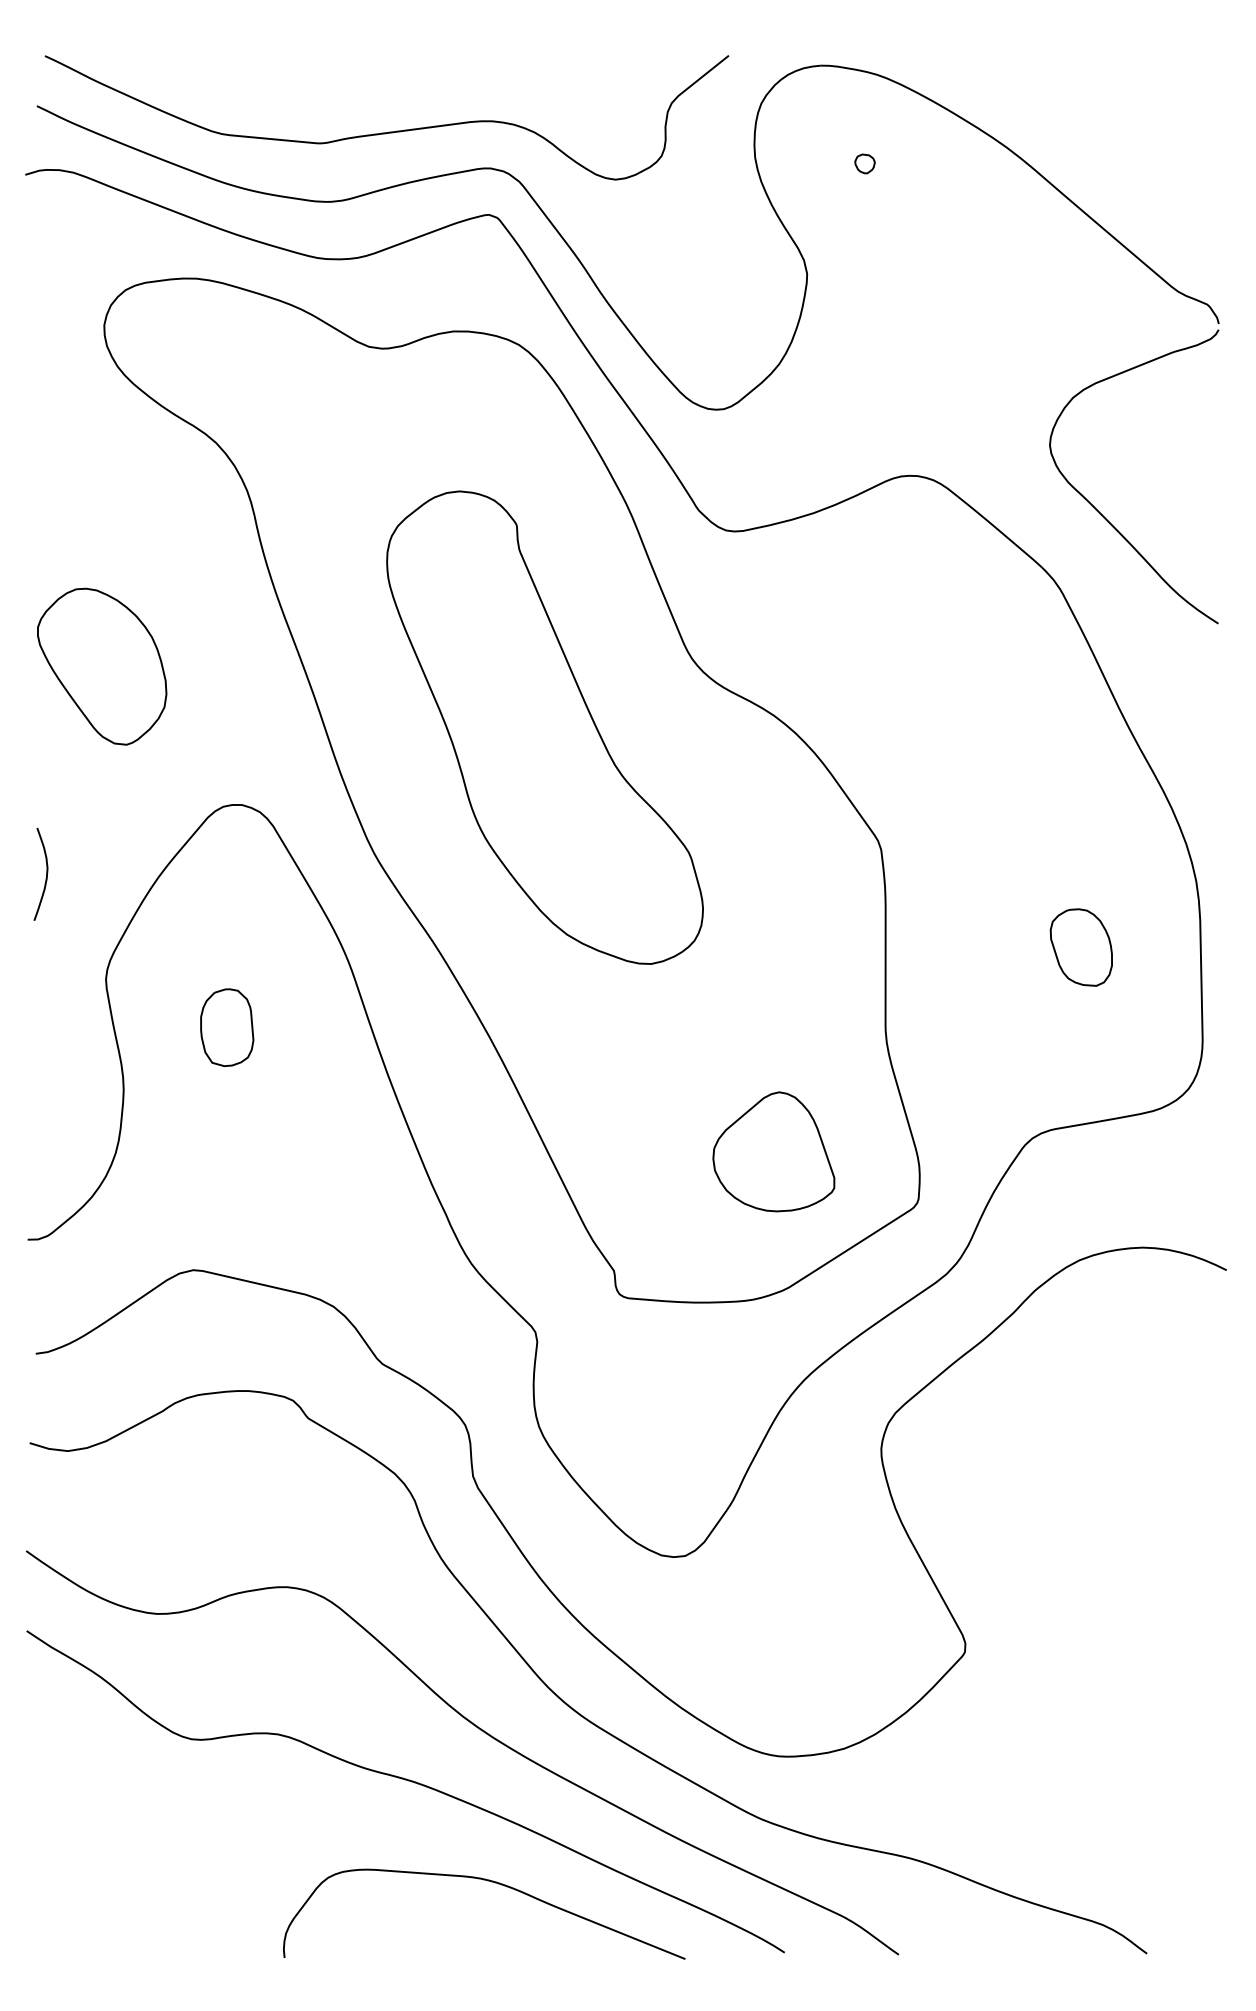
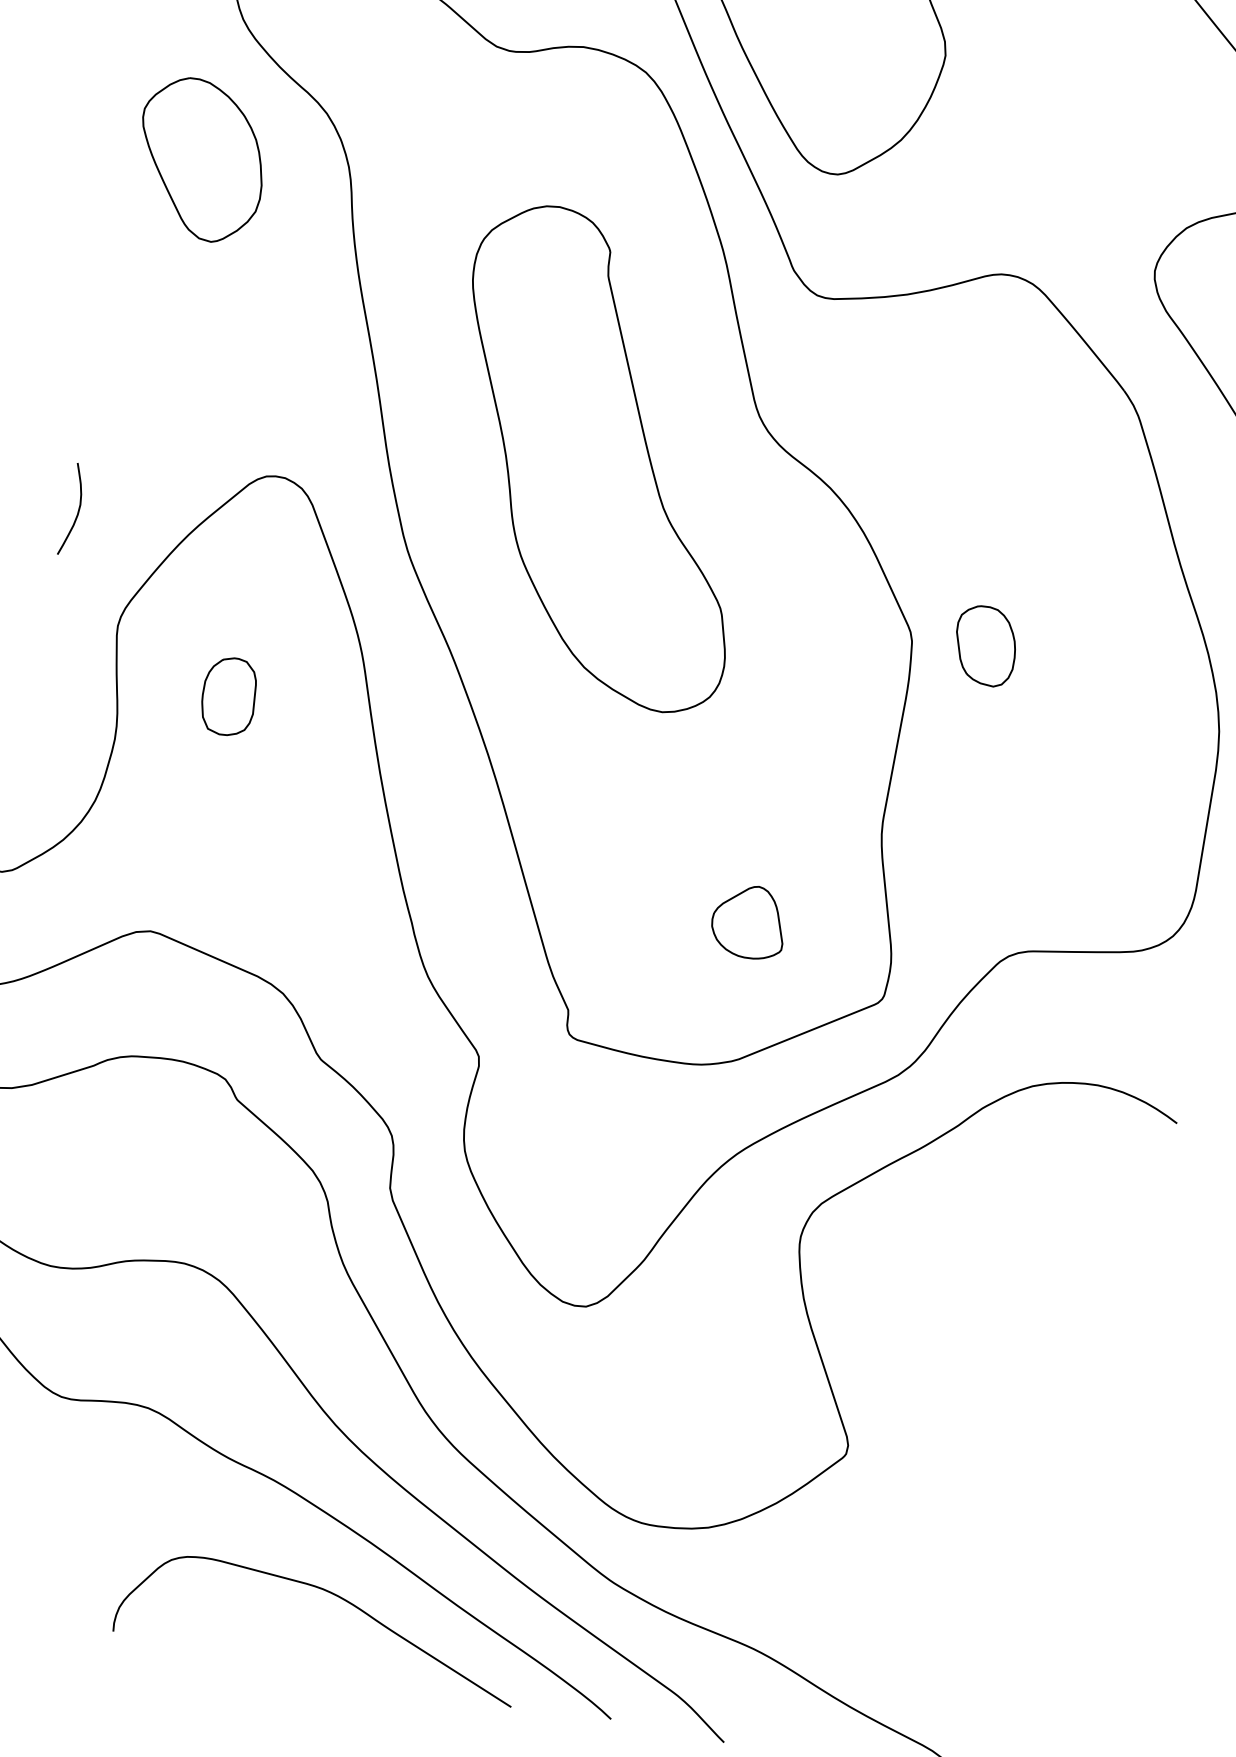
part: (102, 666) -> (201, 159), moved
part: (1080, 947) -> (984, 645), moved
part: (773, 1151) -> (748, 921), size x0.6

